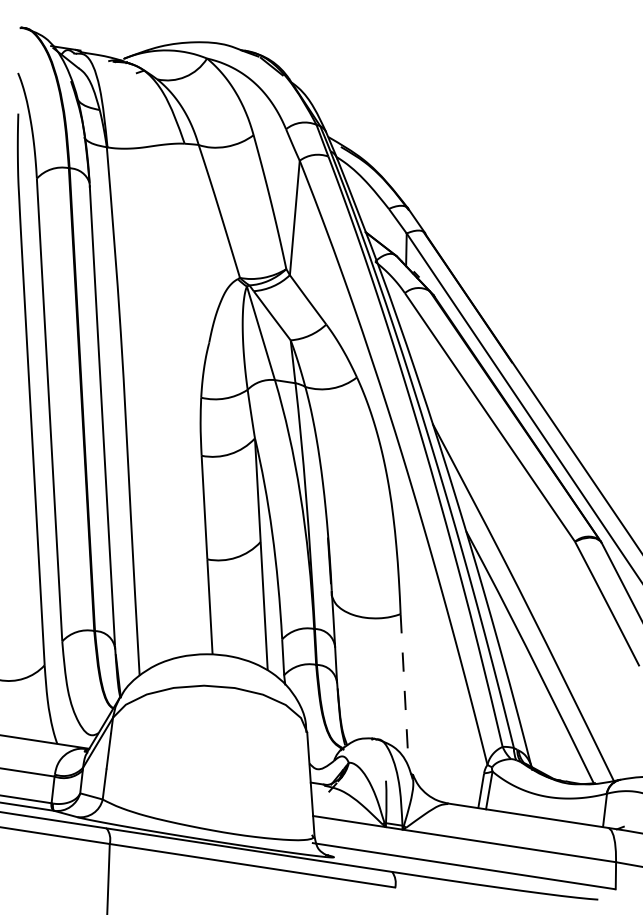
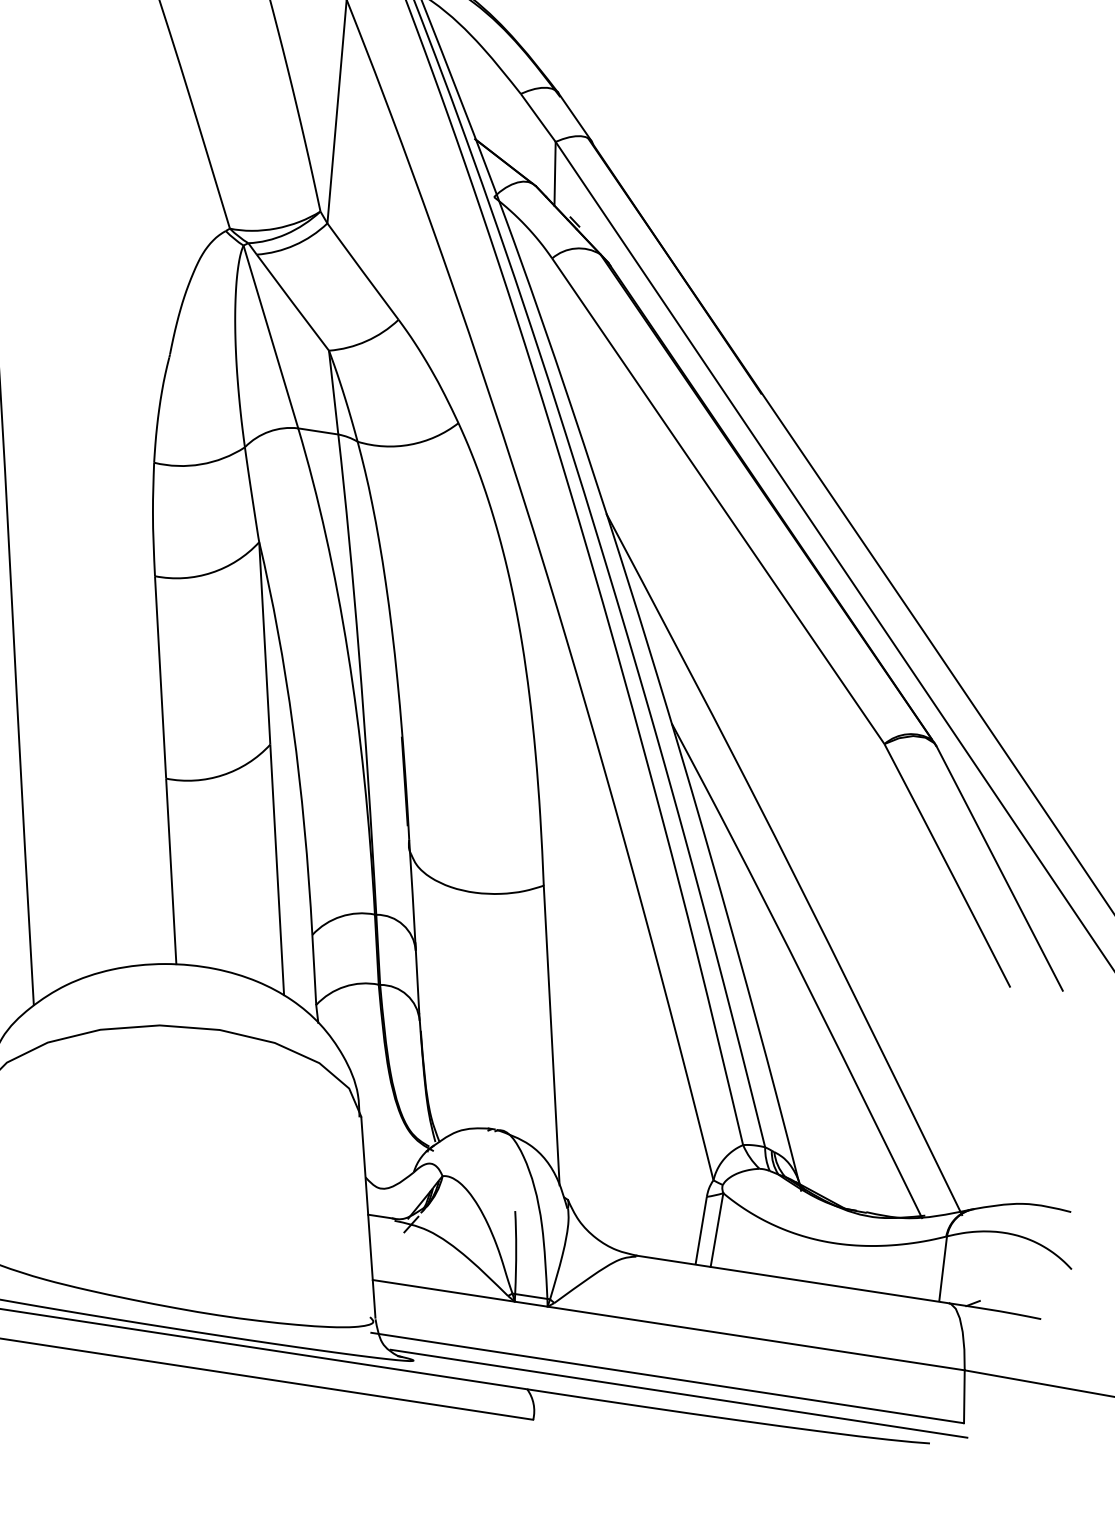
line: (404, 690) -> (551, 1034), dashed -> solid
line: (469, 873) -> (678, 1392), added

